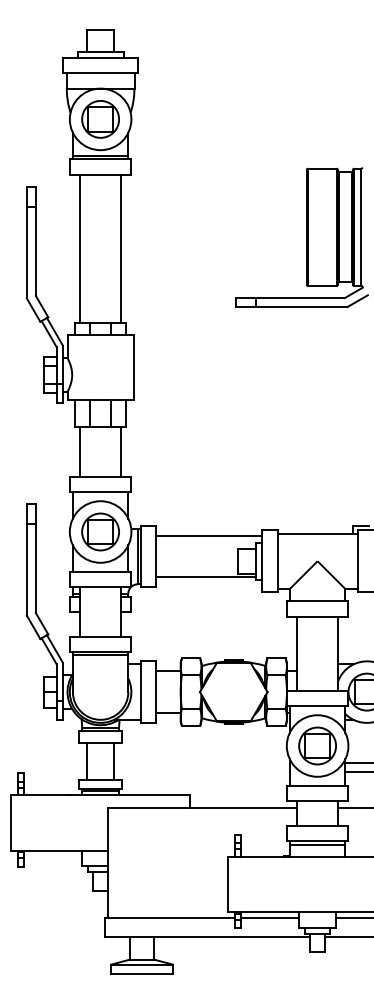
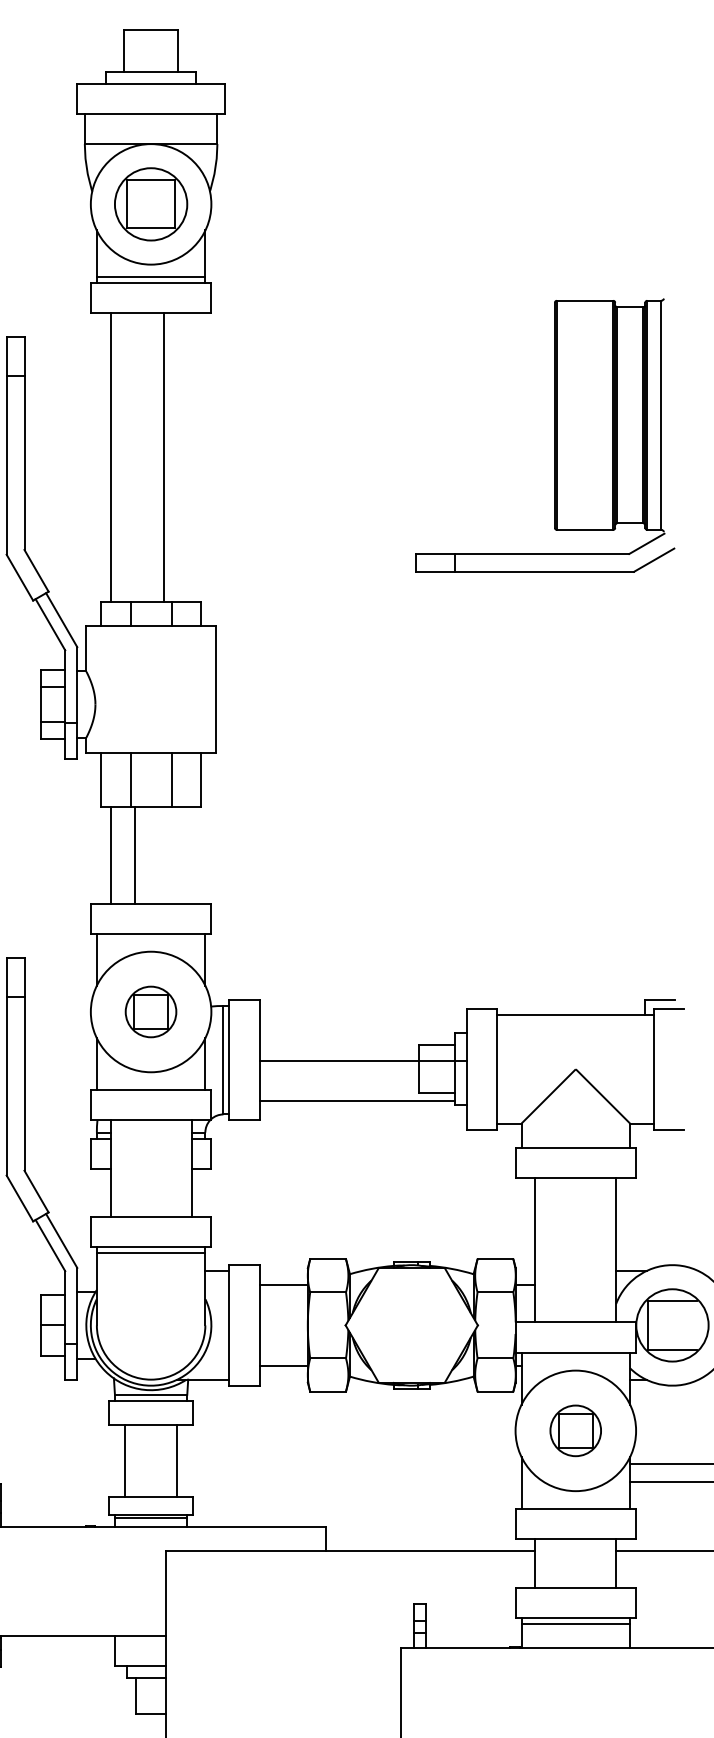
line: (121, 248) -> (164, 457), moved
line: (121, 451) -> (135, 854), moved
part: (100, 531) -> (150, 1010), size x0.7
line: (209, 535) -> (364, 1059), moved
part: (317, 745) -> (575, 1429), size x0.7

